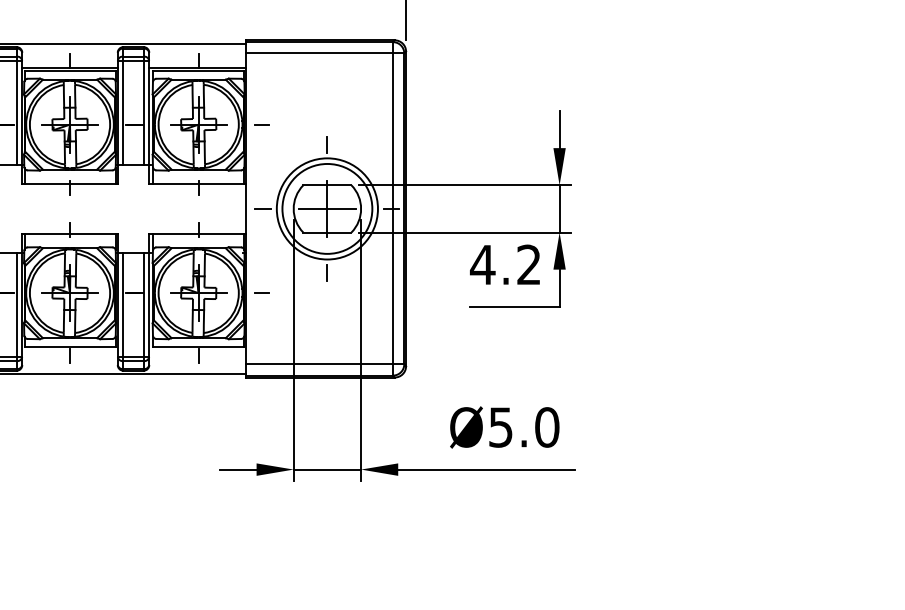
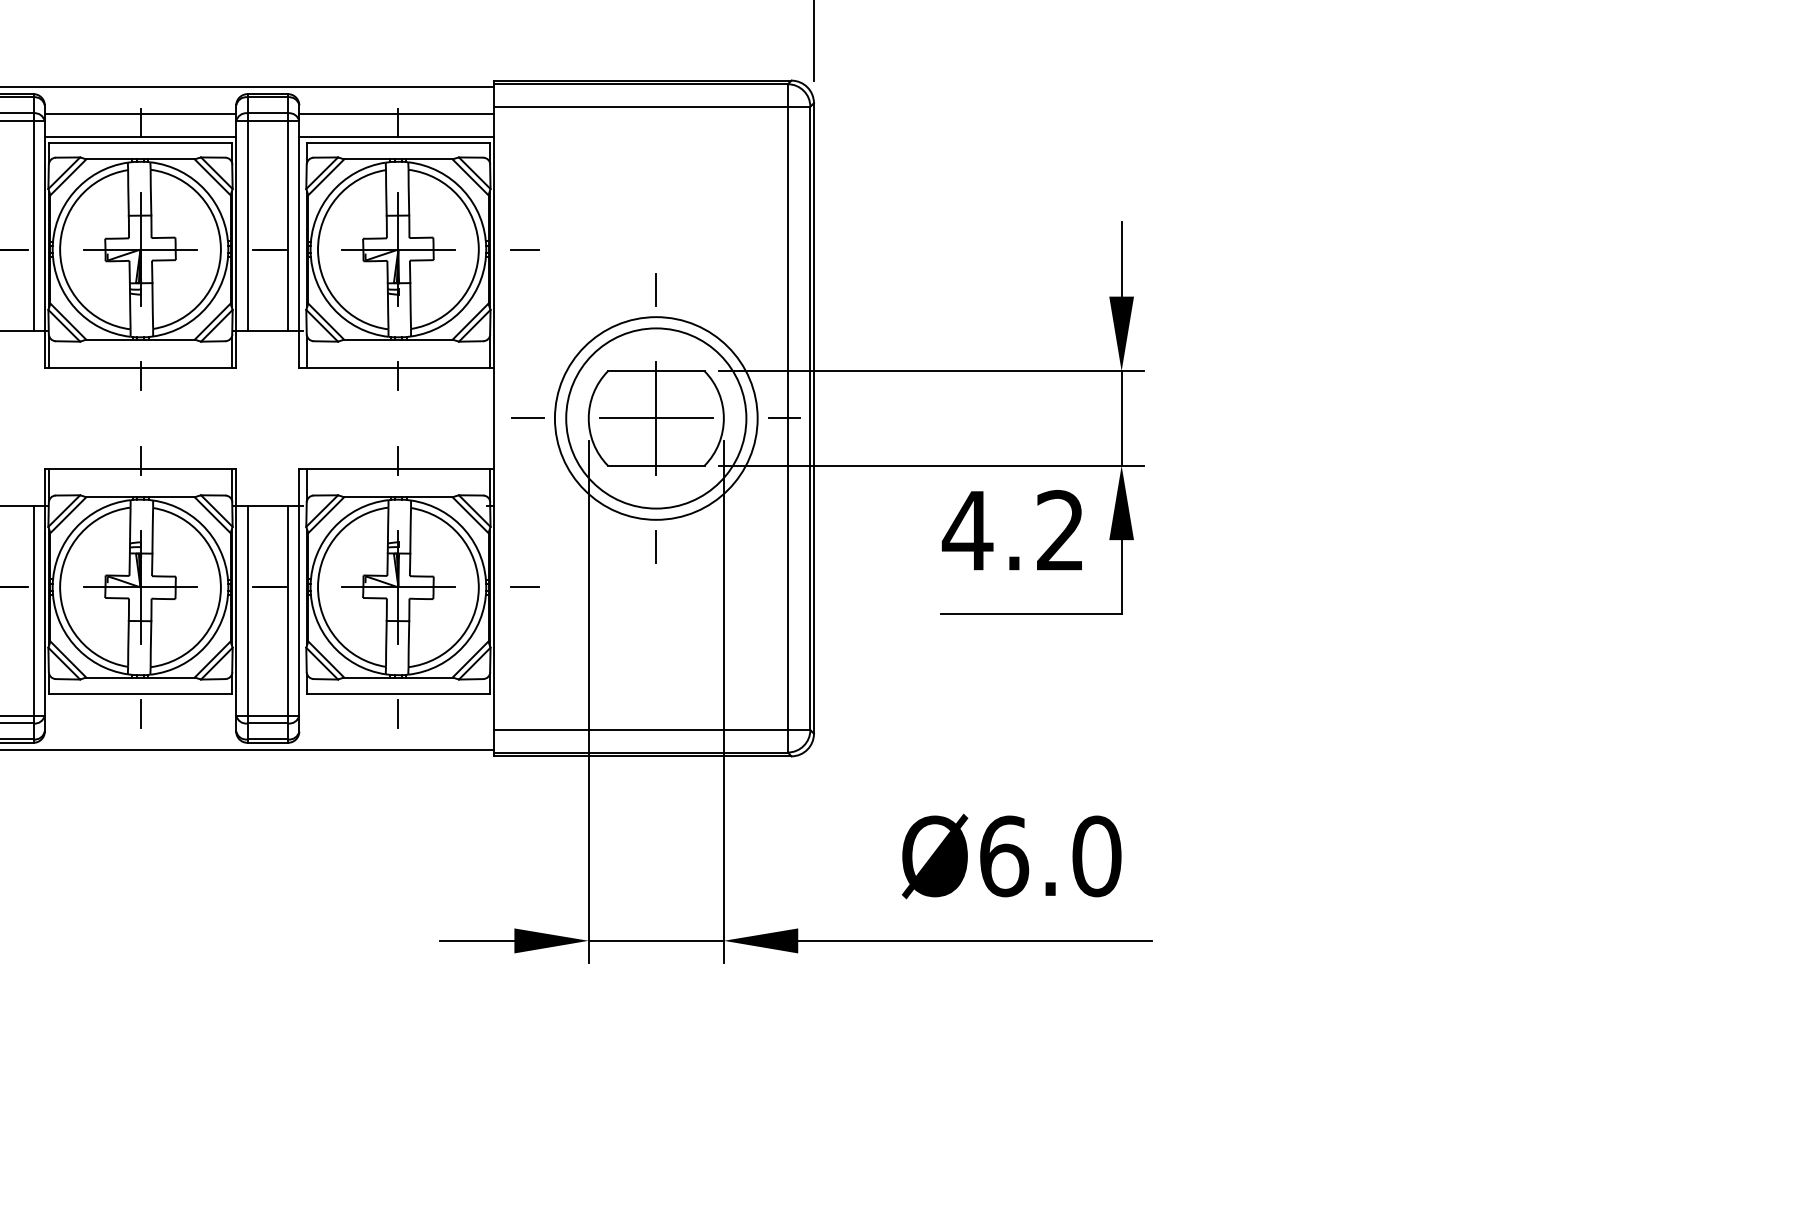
line: (69, 57) -> (139, 115), added
line: (197, 57) -> (395, 115), added
text: (501, 427) -> (1005, 856), Ø5.0 -> Ø6.0

